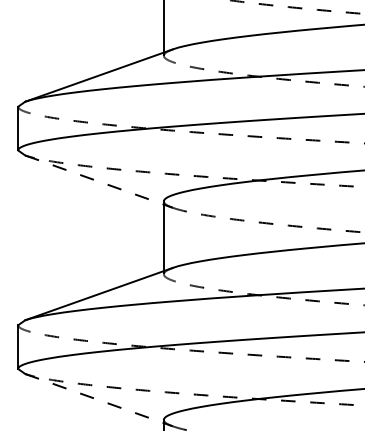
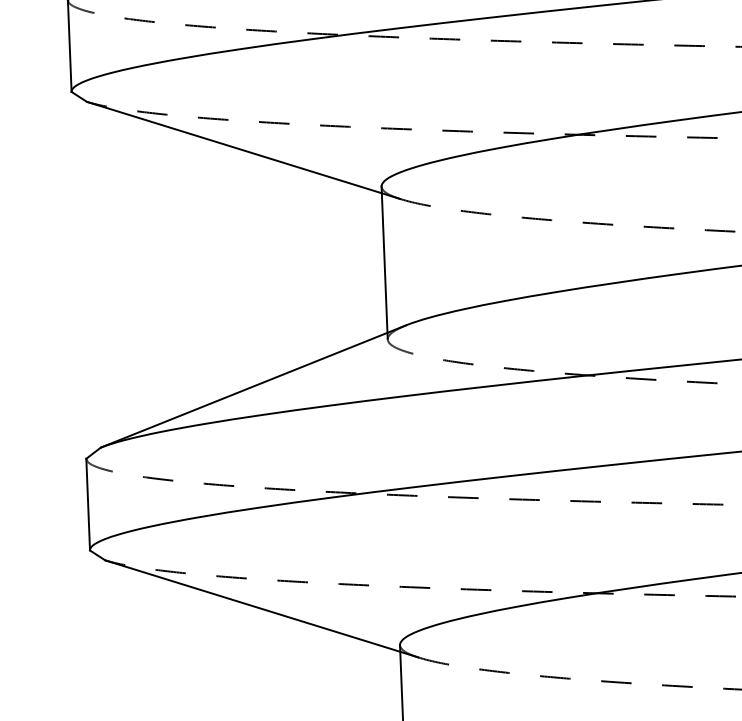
line: (94, 180) -> (234, 148), dashed -> solid
line: (94, 398) -> (252, 605), dashed -> solid

